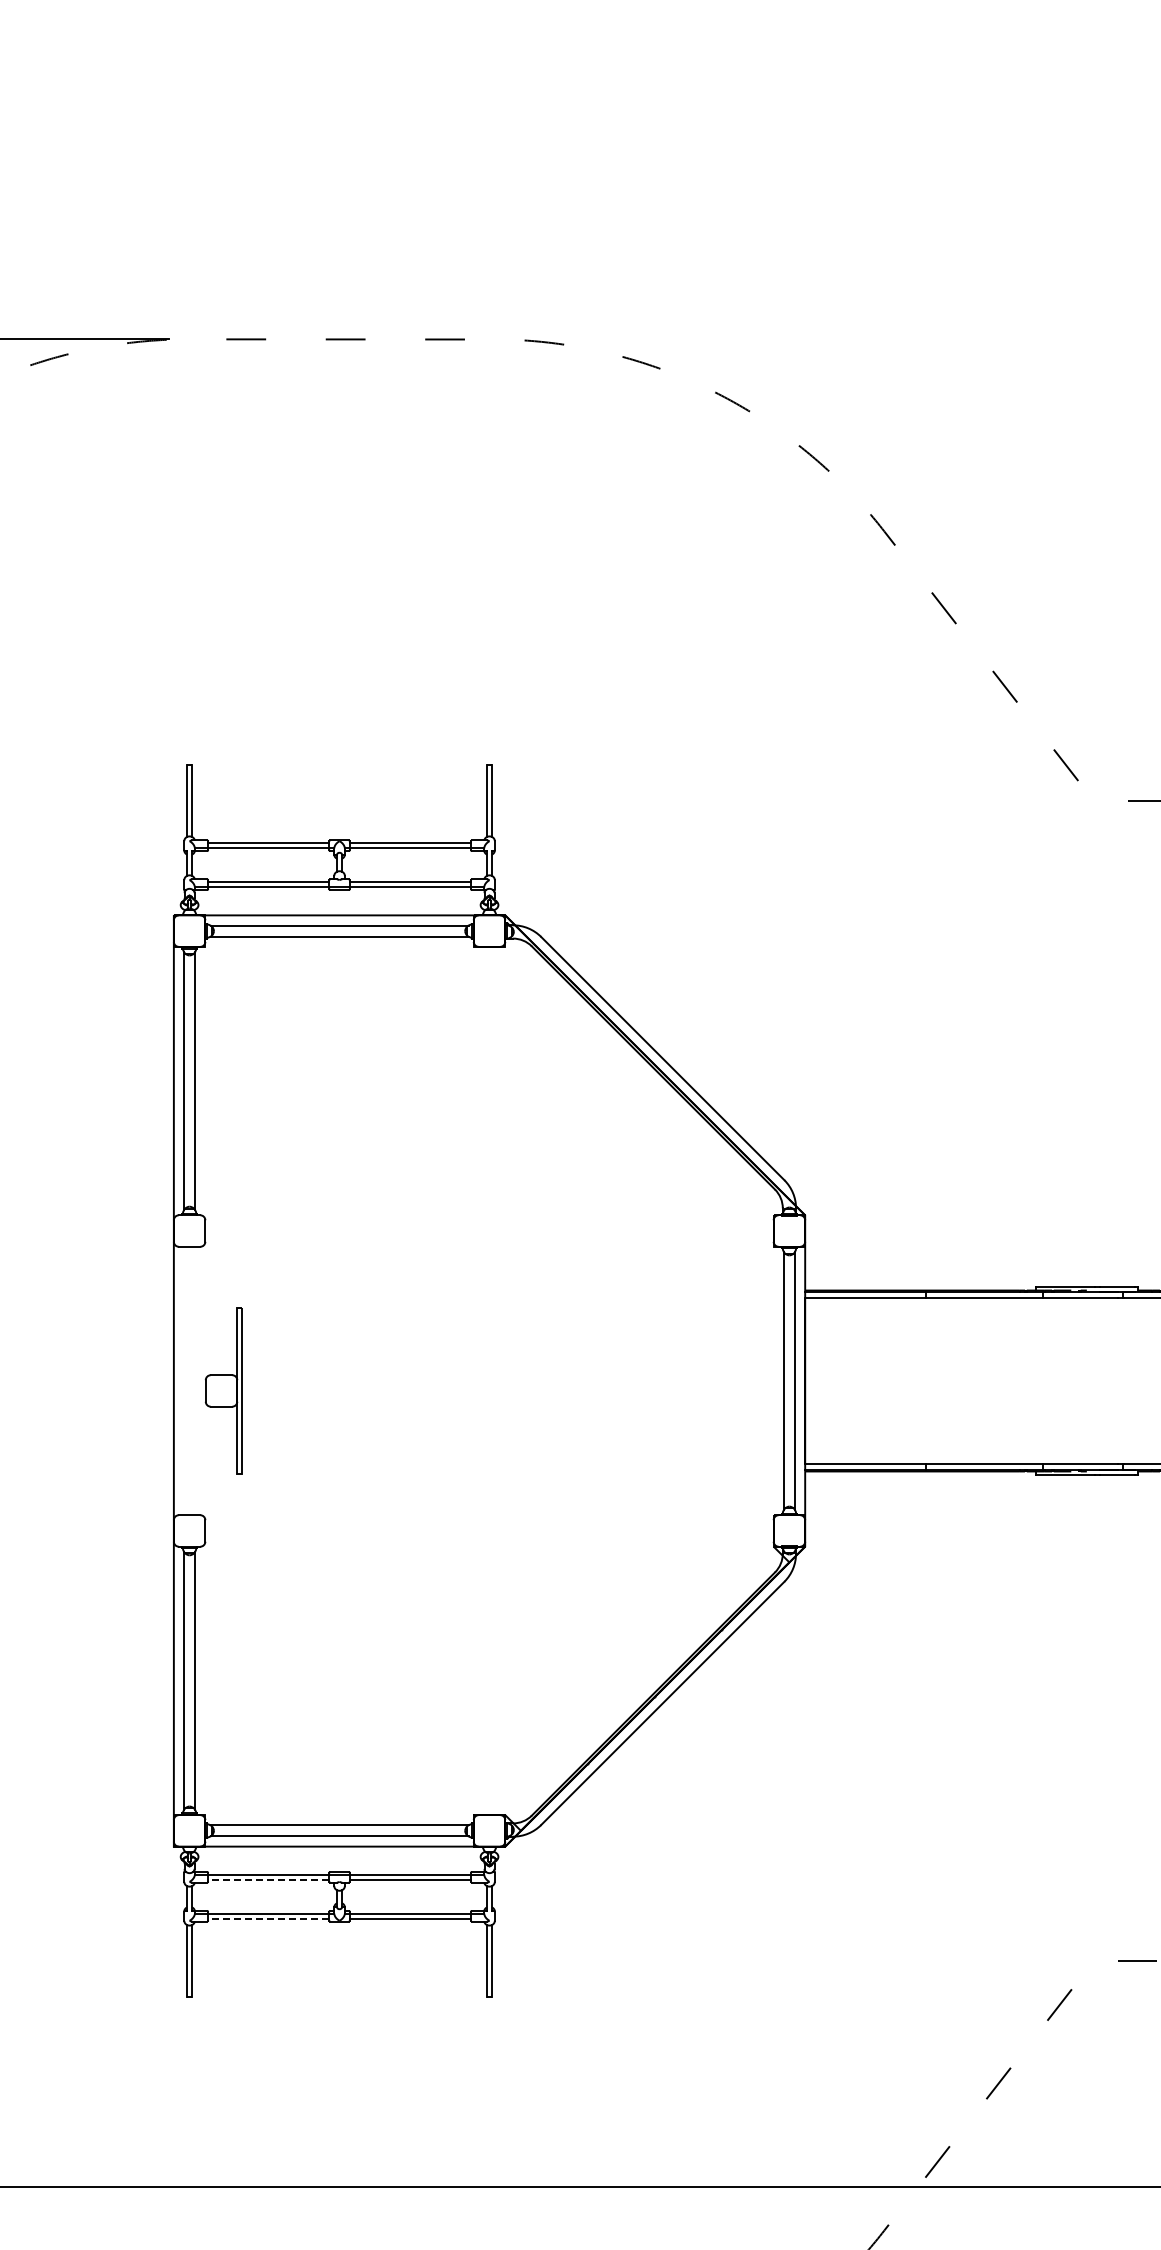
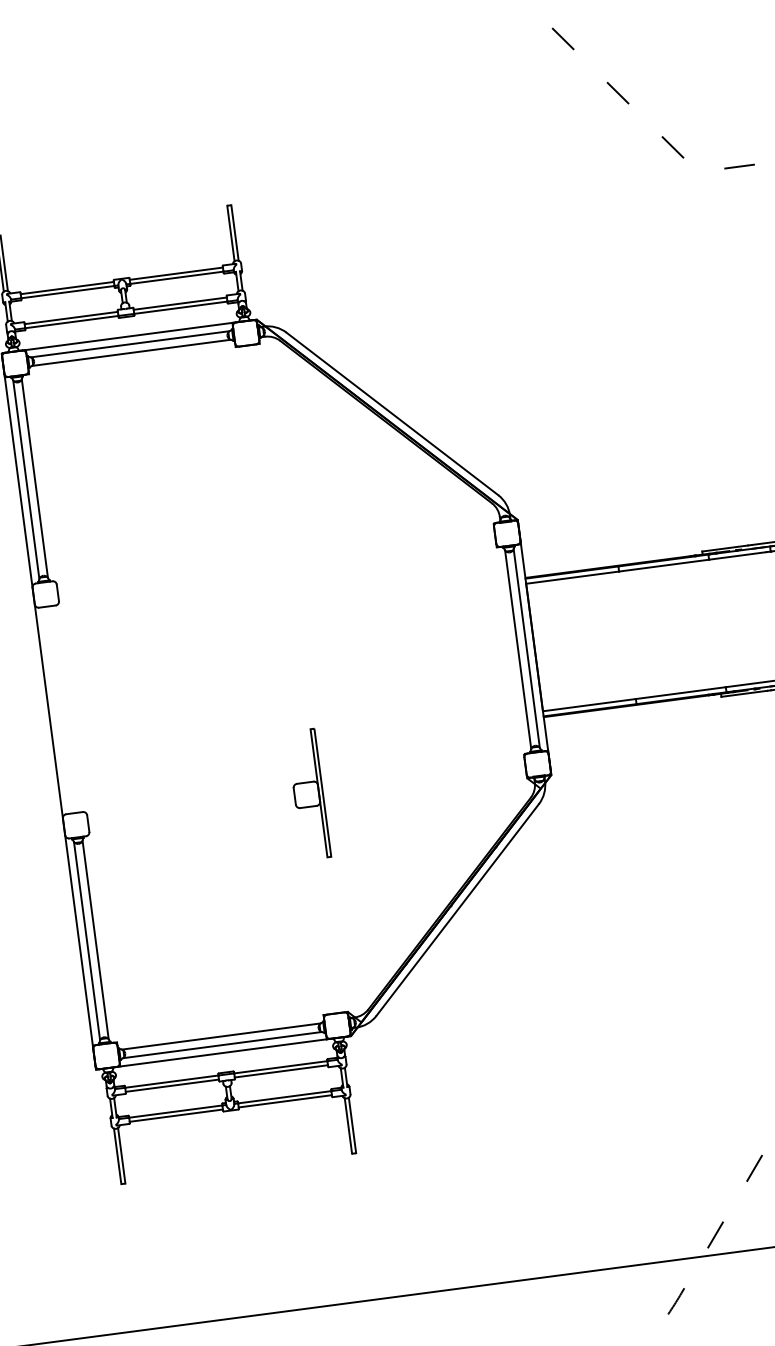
part: (223, 1390) -> (308, 794), moved
line: (268, 1879) -> (172, 1085), dashed -> solid
line: (268, 1918) -> (176, 1115), dashed -> solid

